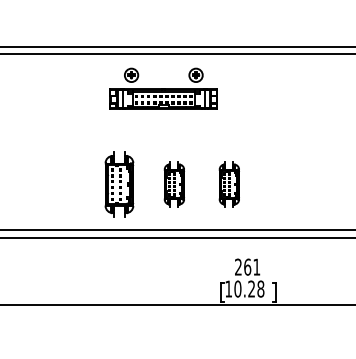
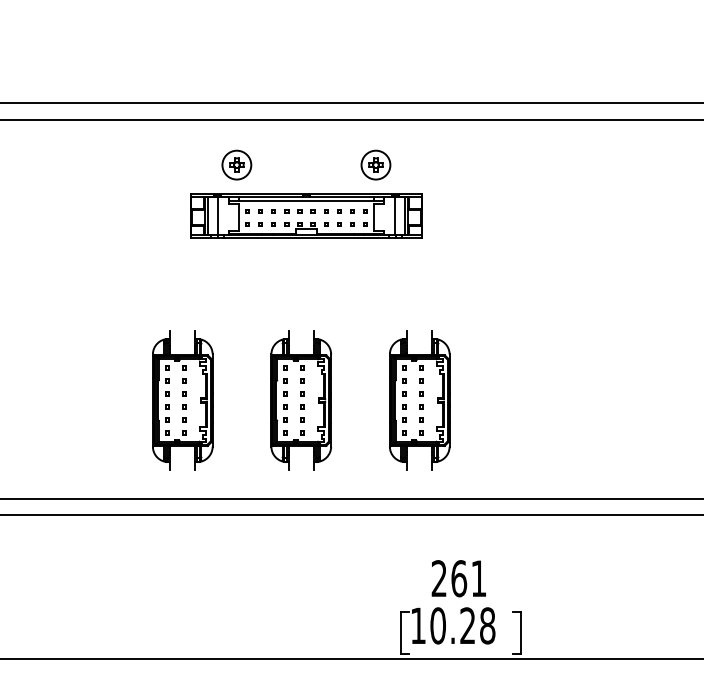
part: (163, 88) -> (305, 193), moved
part: (174, 184) -> (301, 400), size x1.43
part: (229, 184) -> (420, 400), size x1.43

